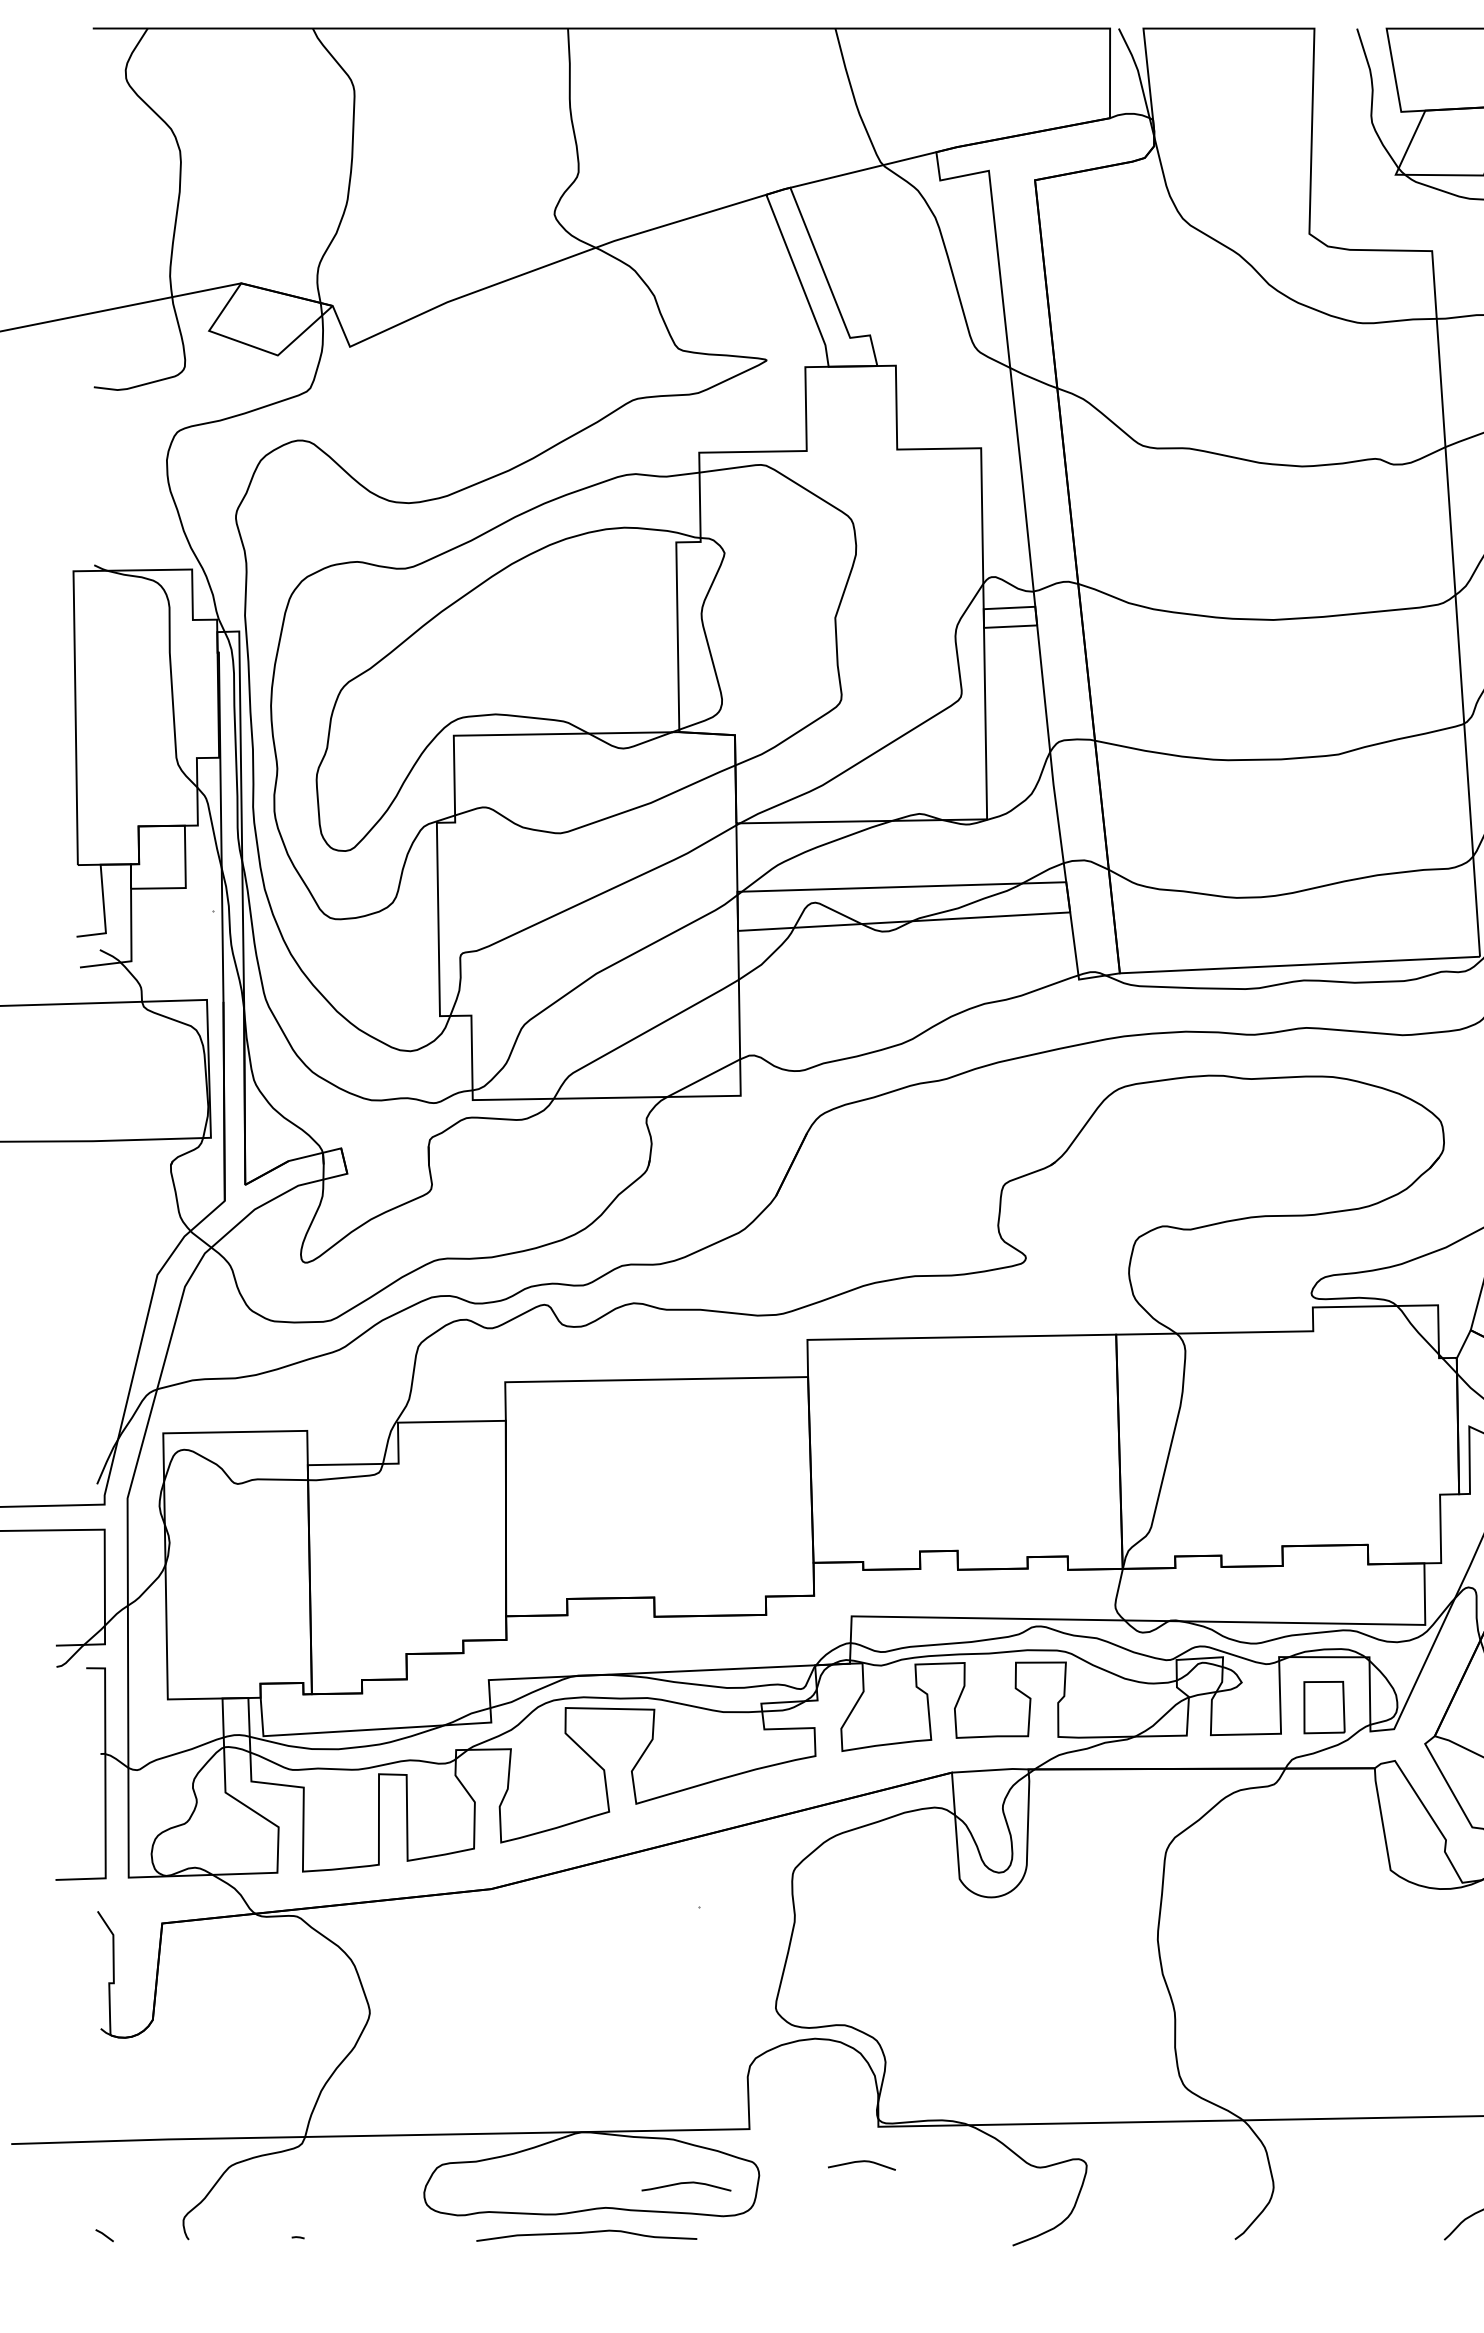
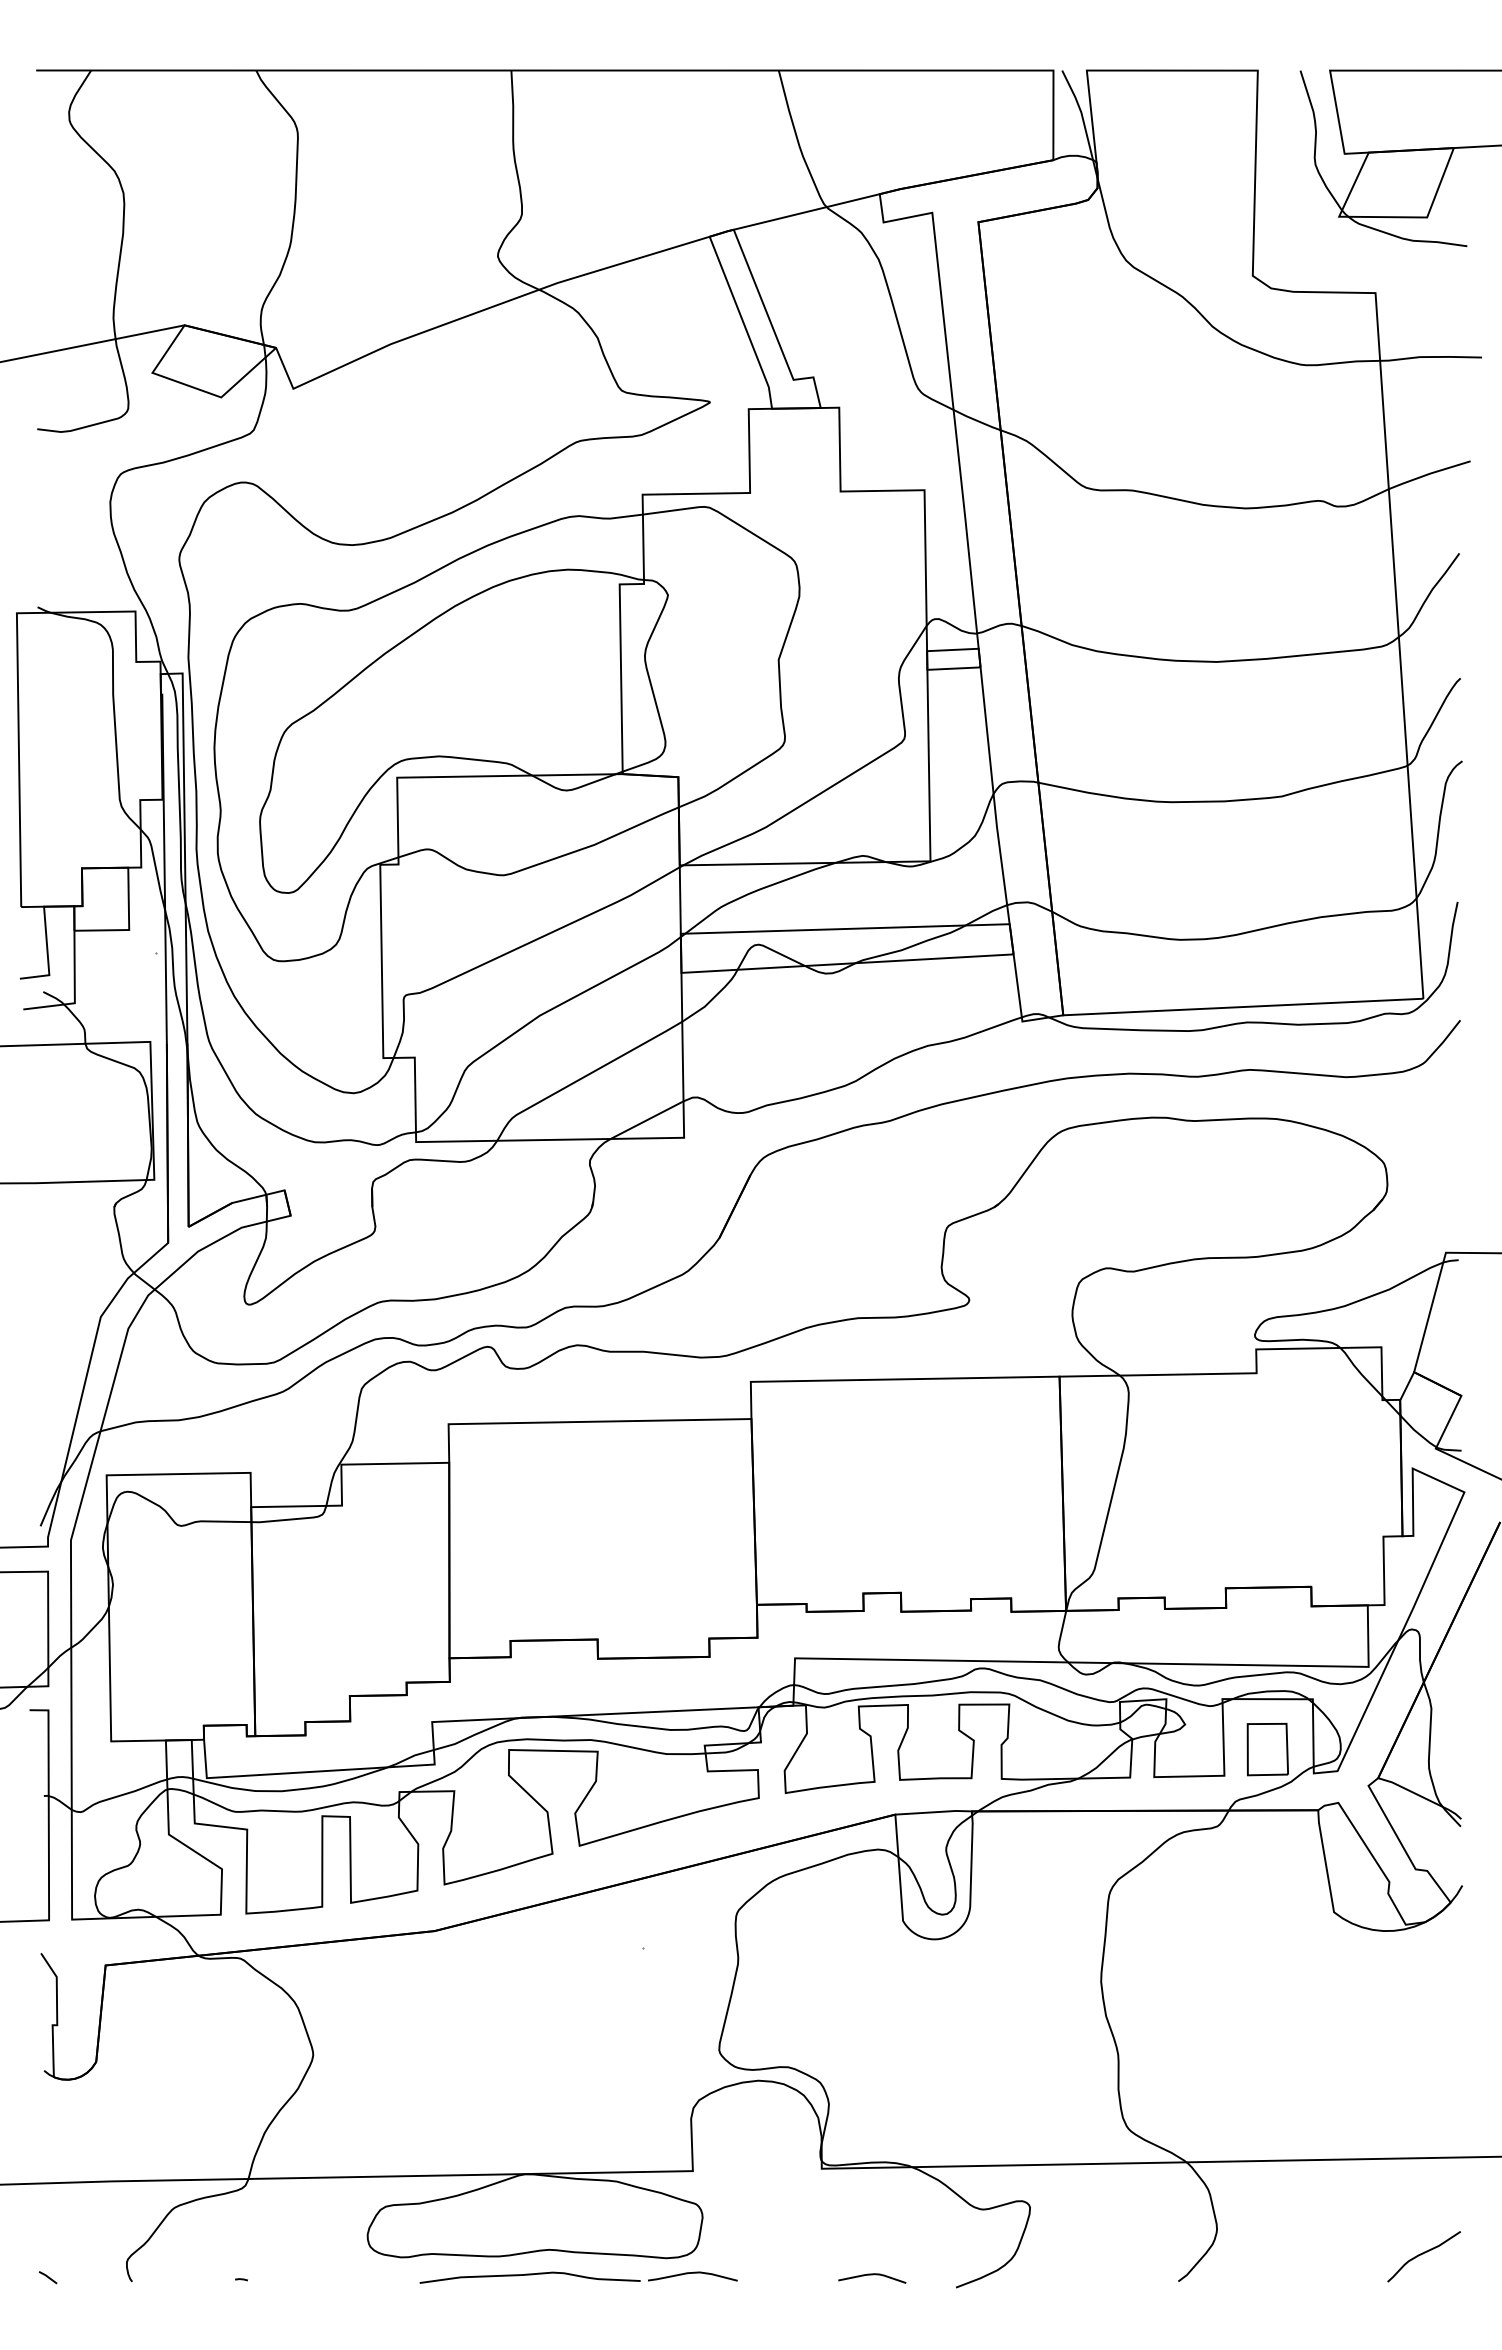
curve: (862, 2162) -> (872, 2275), moved
curve: (686, 2183) -> (692, 2273), moved

